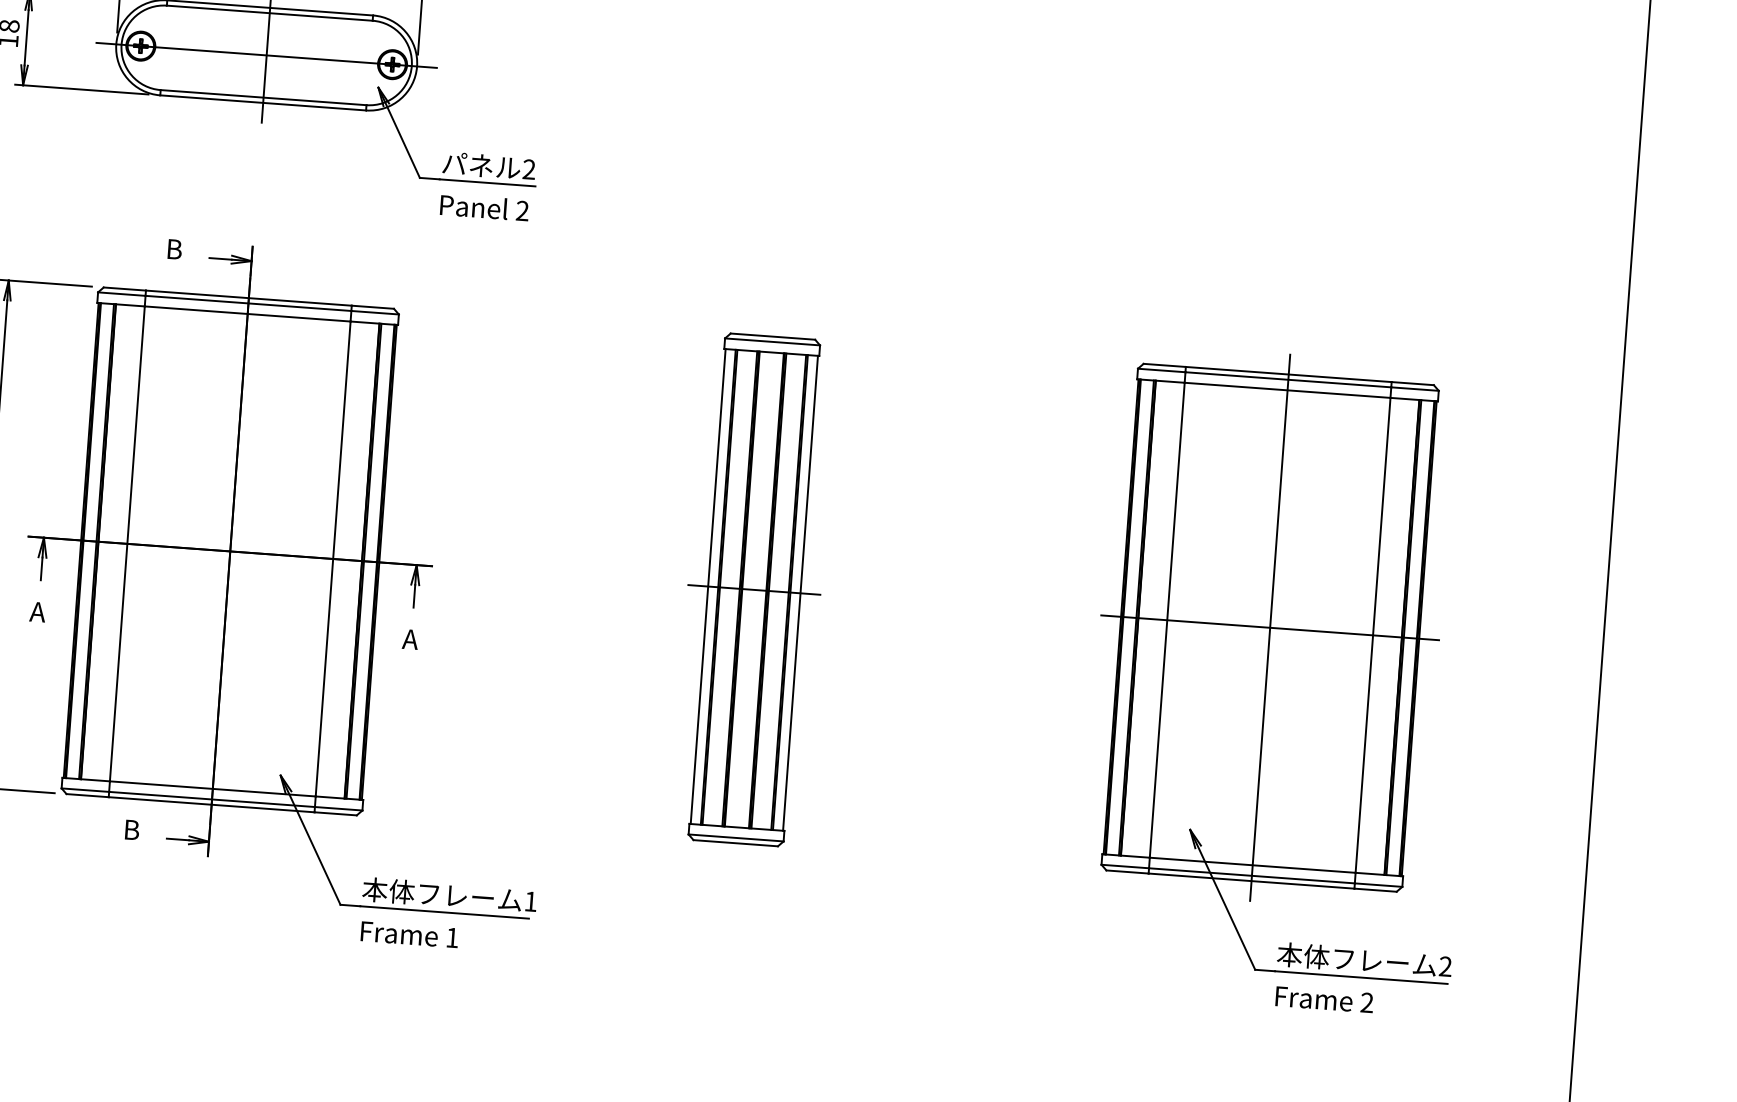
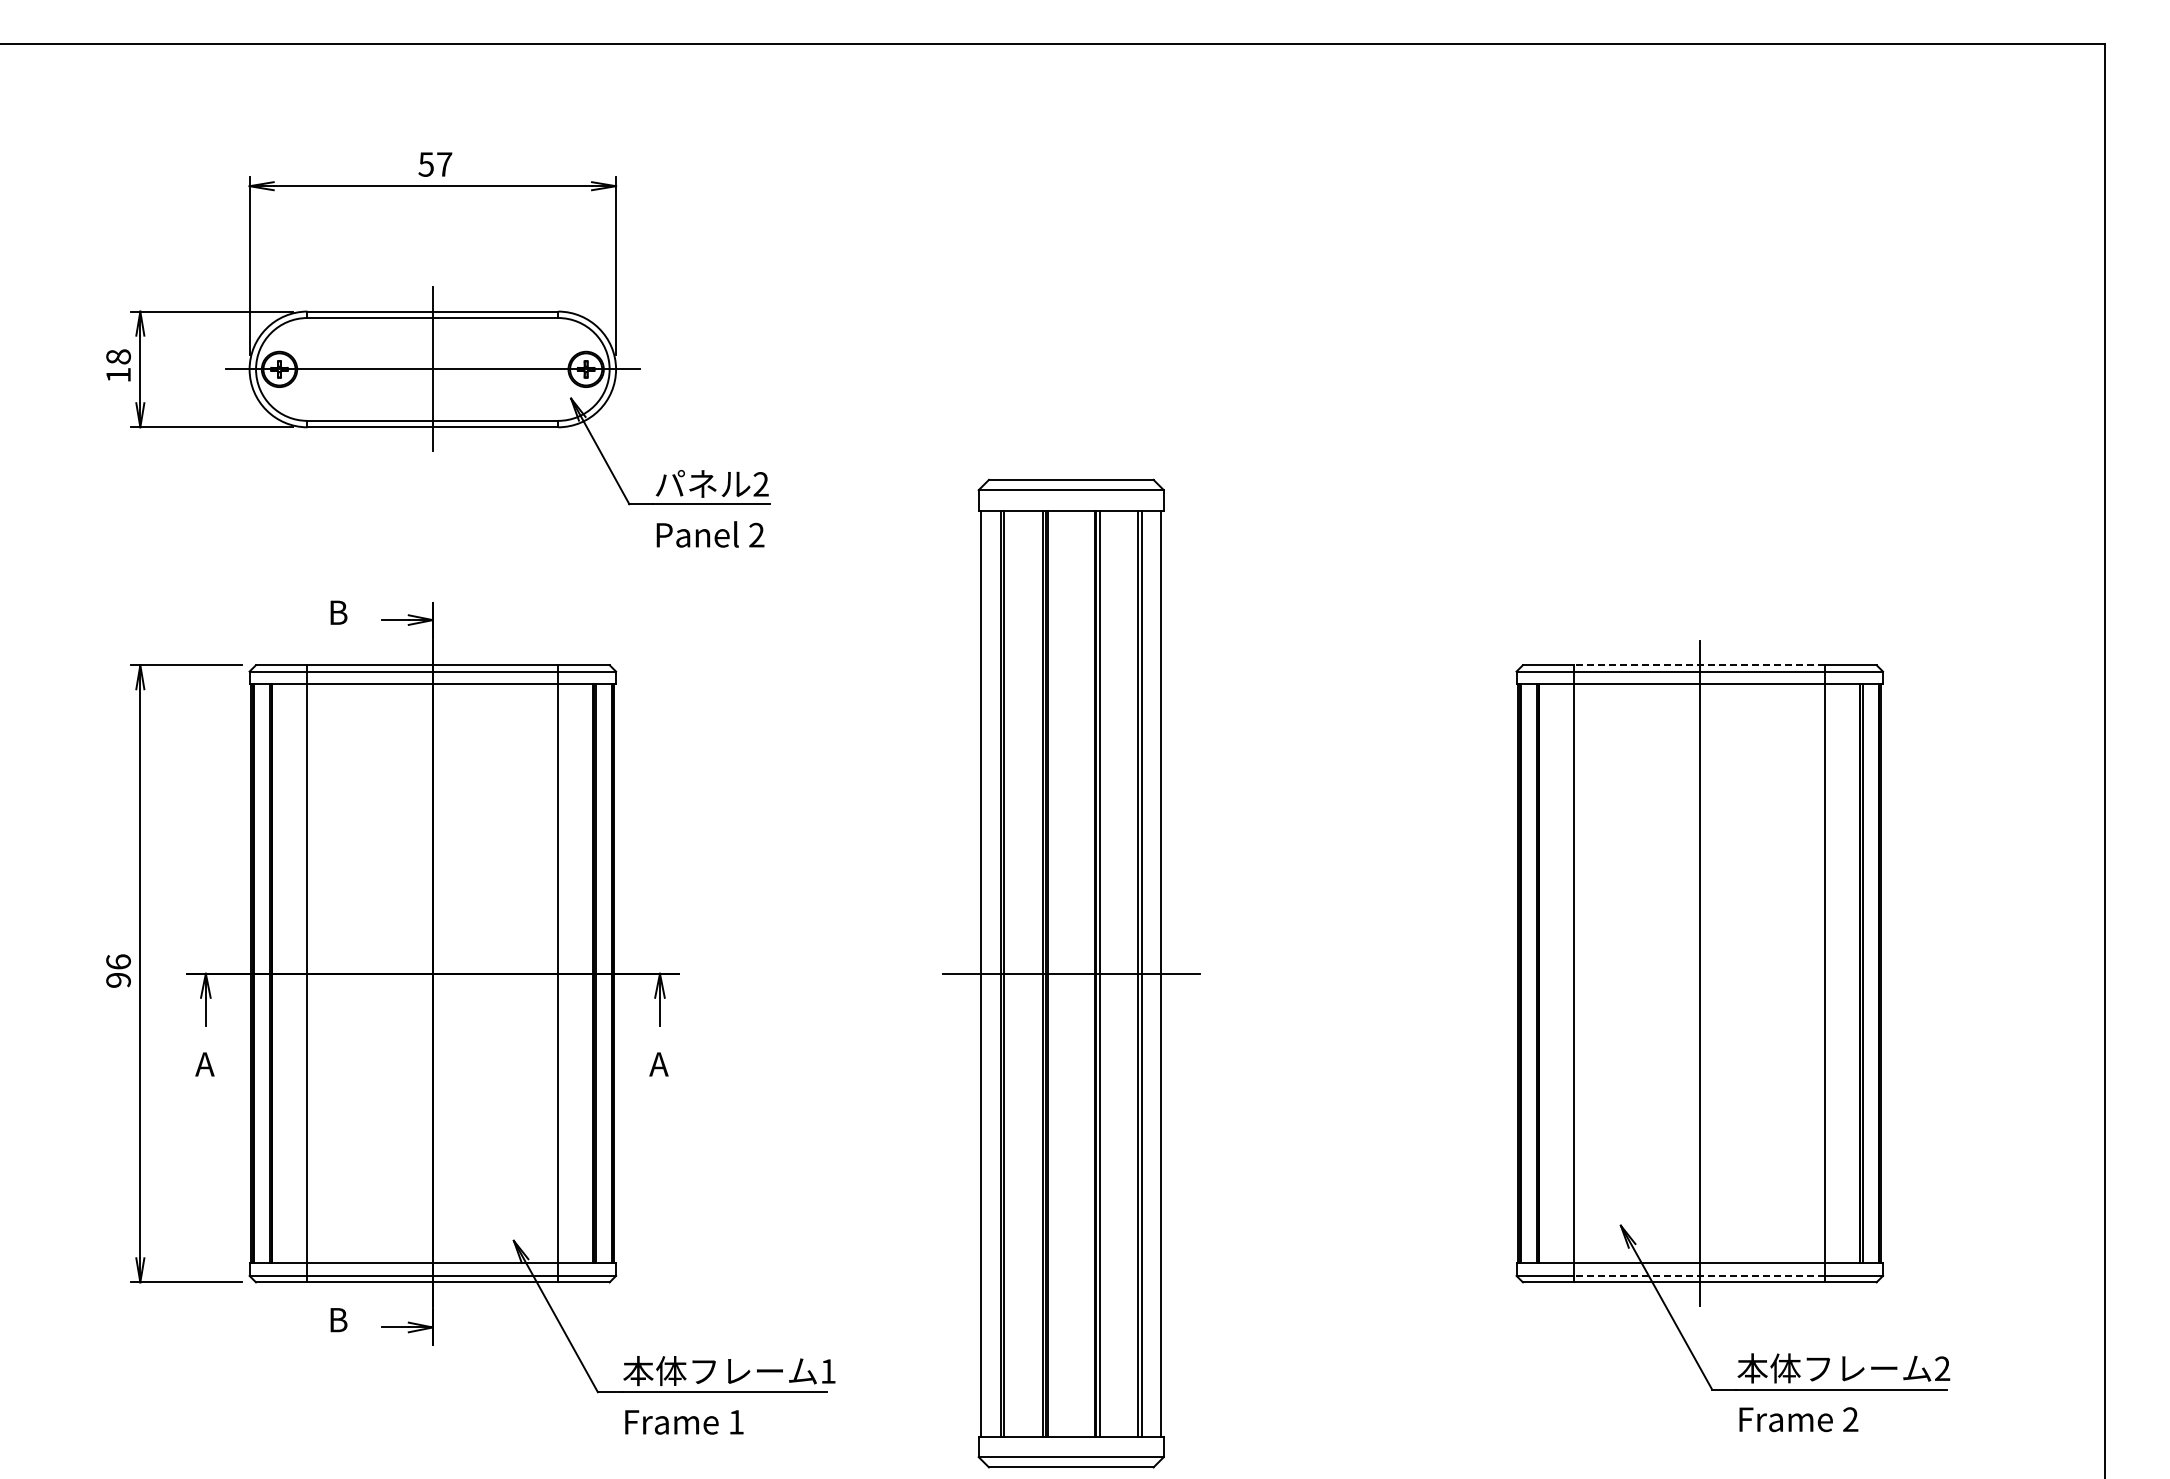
line: (1288, 374) -> (1699, 665), solid -> dashed
part: (754, 589) -> (1071, 973), size x1.6
line: (1269, 627) -> (1699, 973), removed
line: (1251, 875) -> (1699, 1275), solid -> dashed

